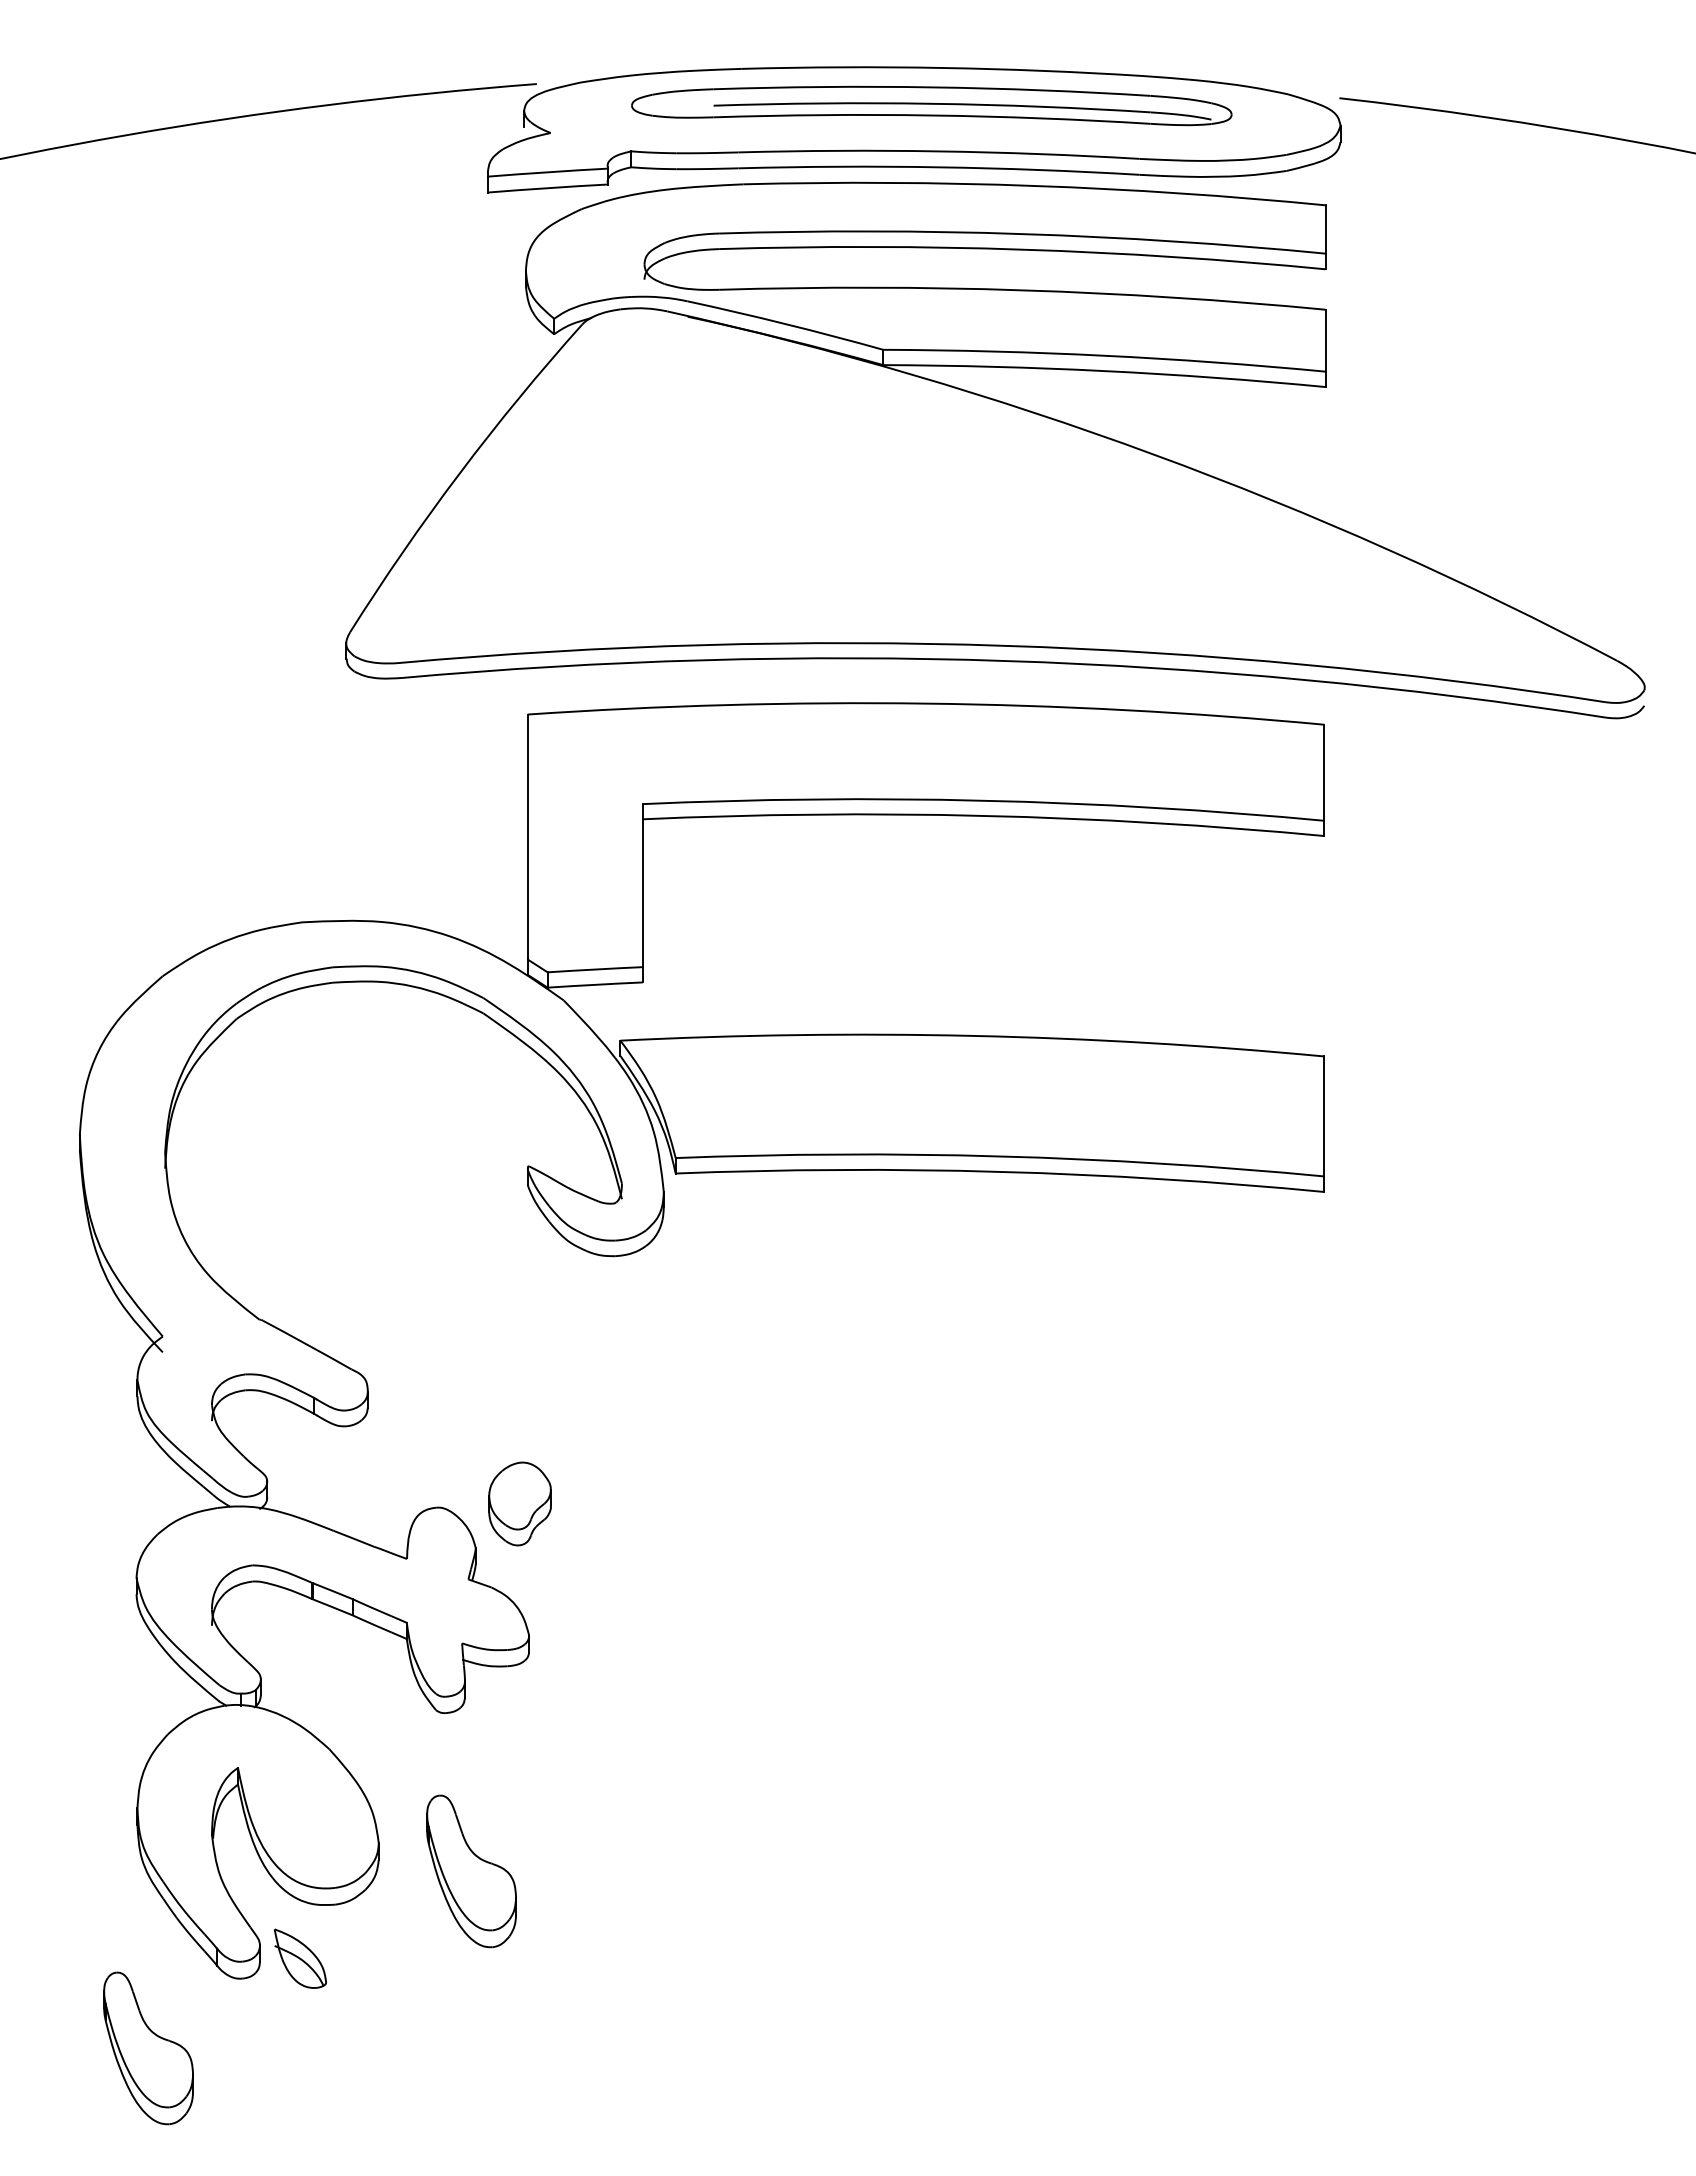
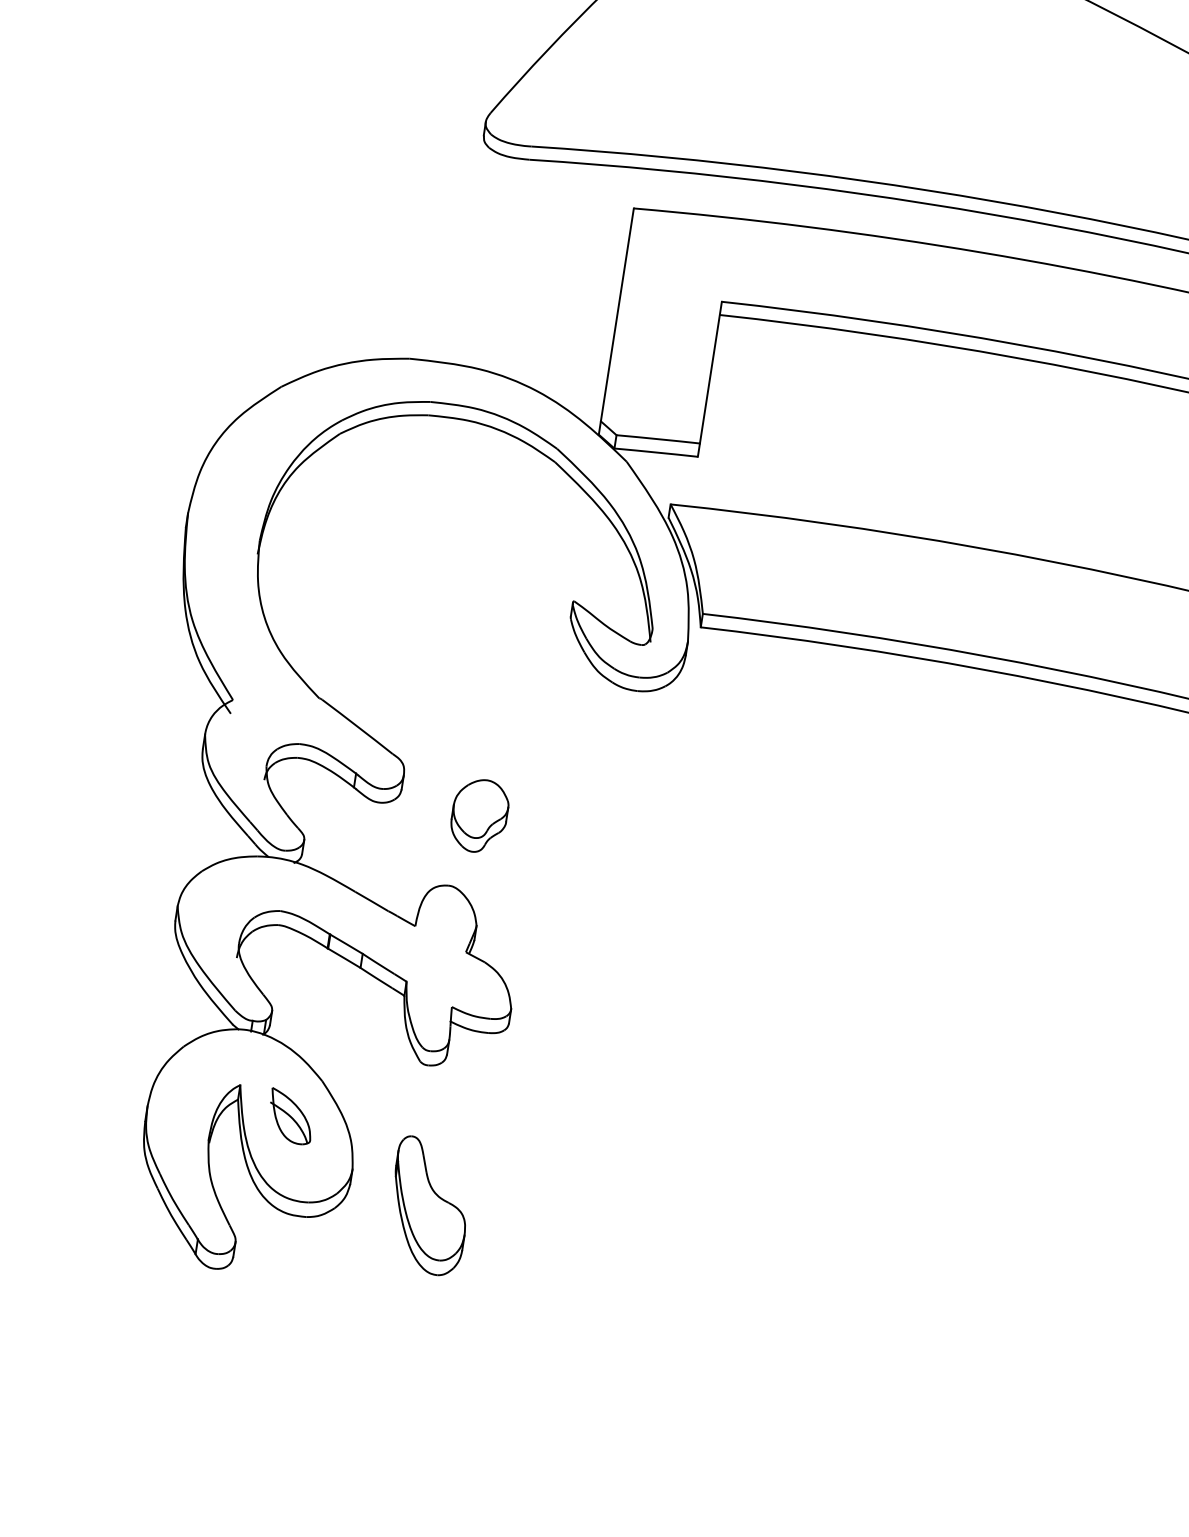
part: (519, 1503) -> (479, 815), moved
part: (300, 1958) -> (291, 1116), moved
part: (148, 2048) -> (124, 1316), removed

